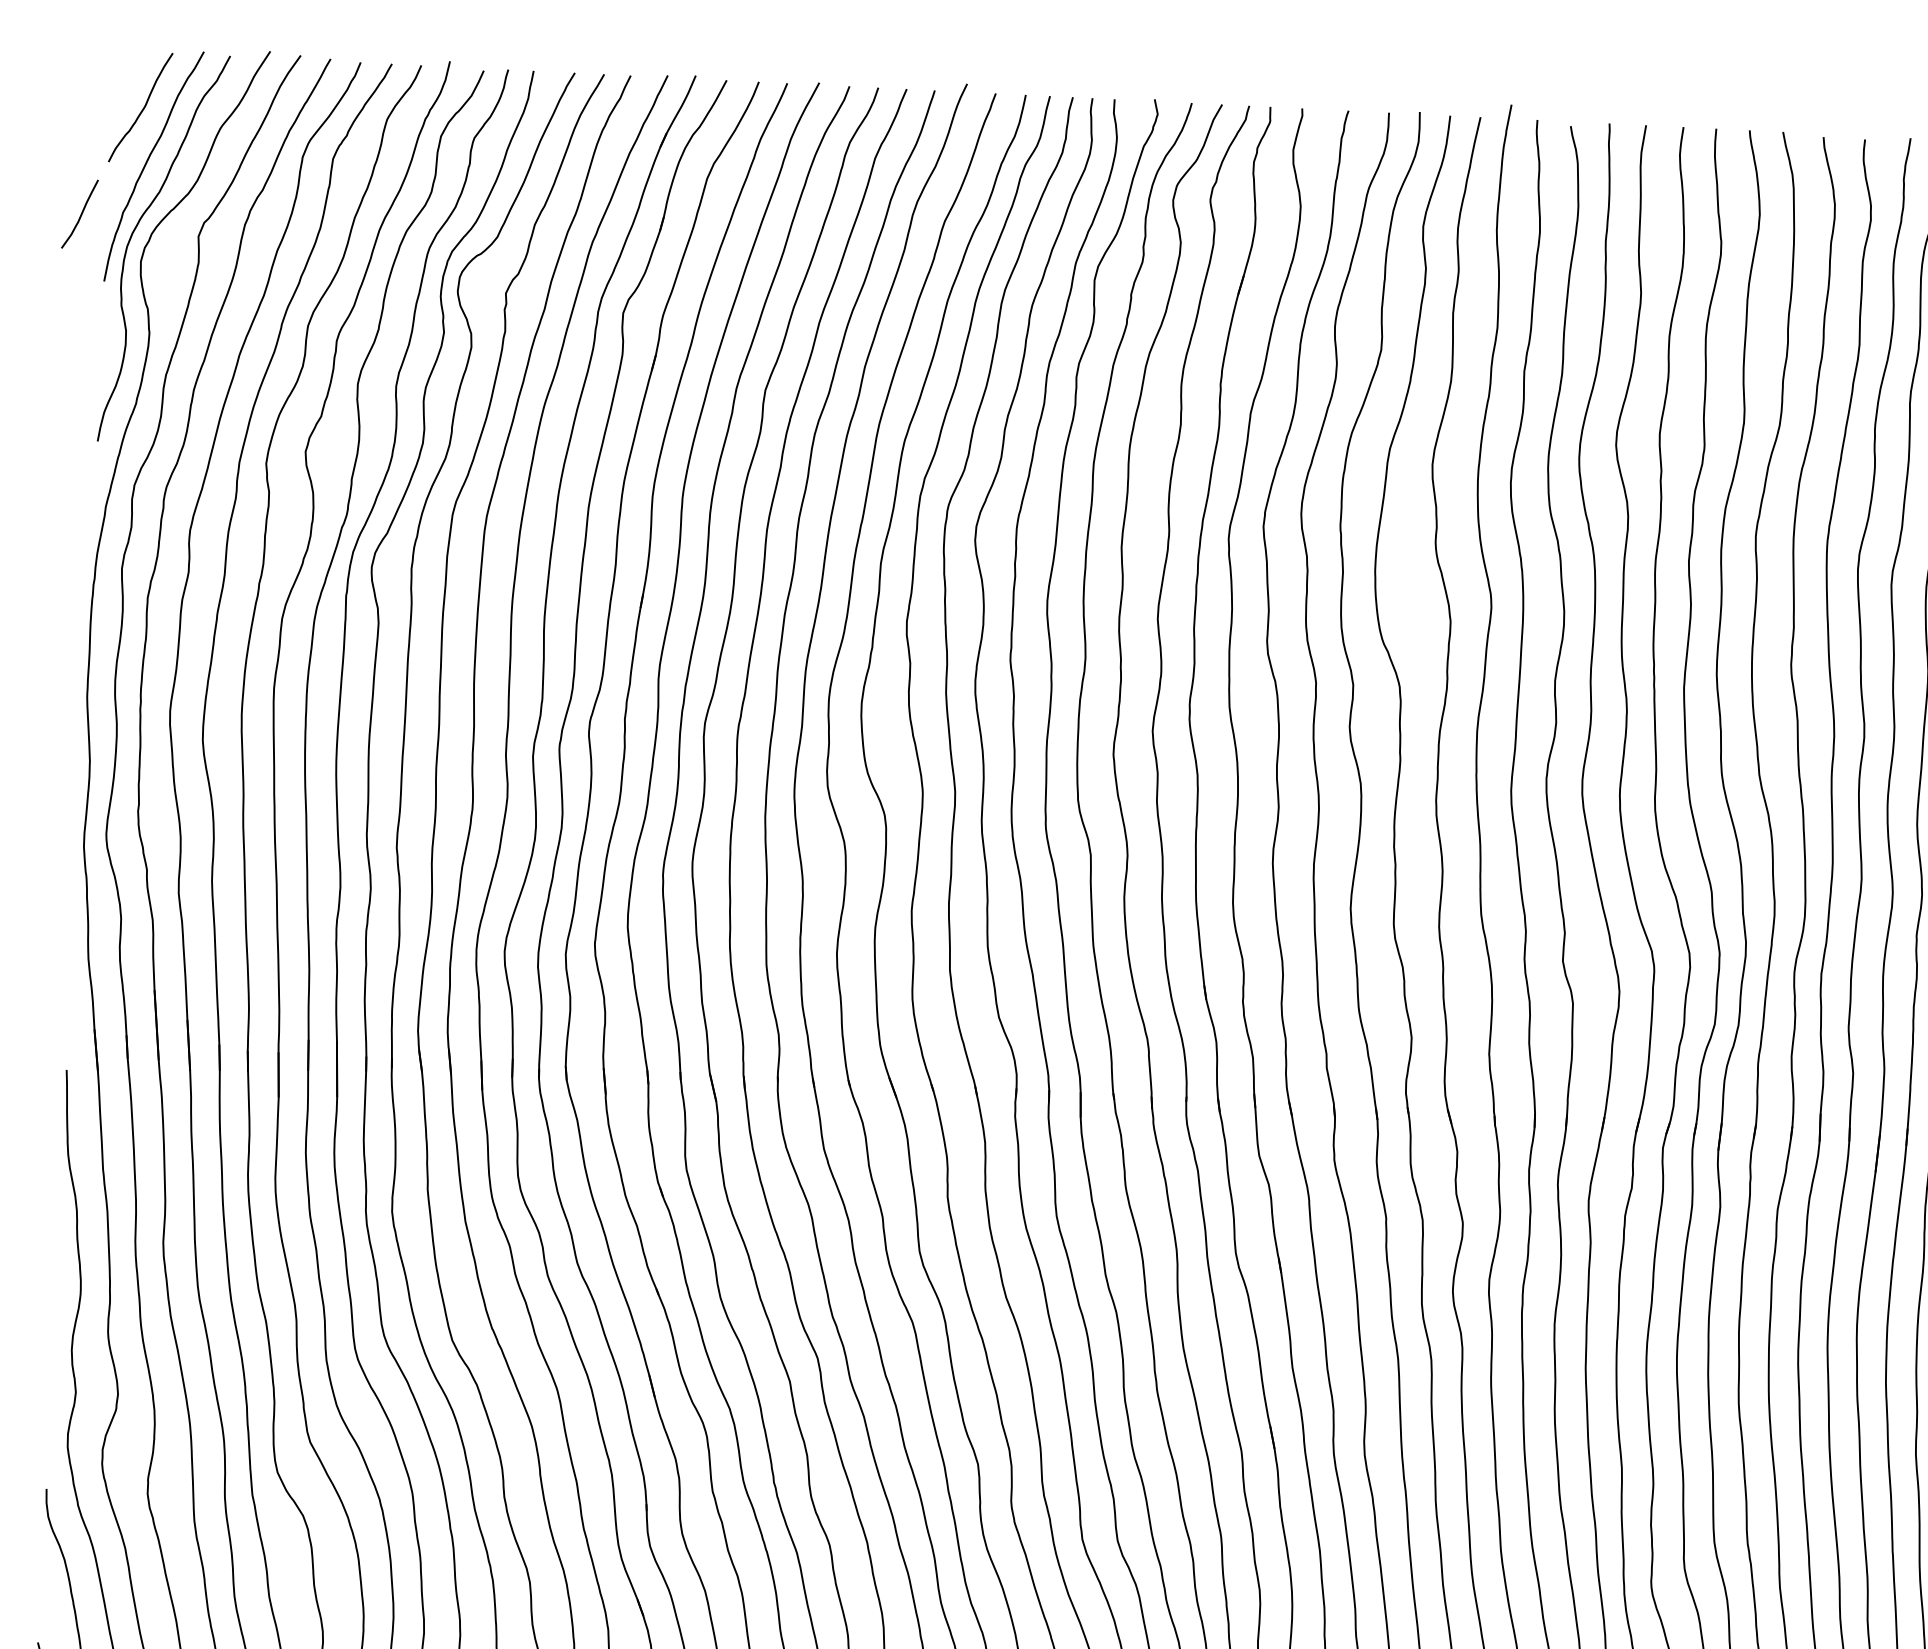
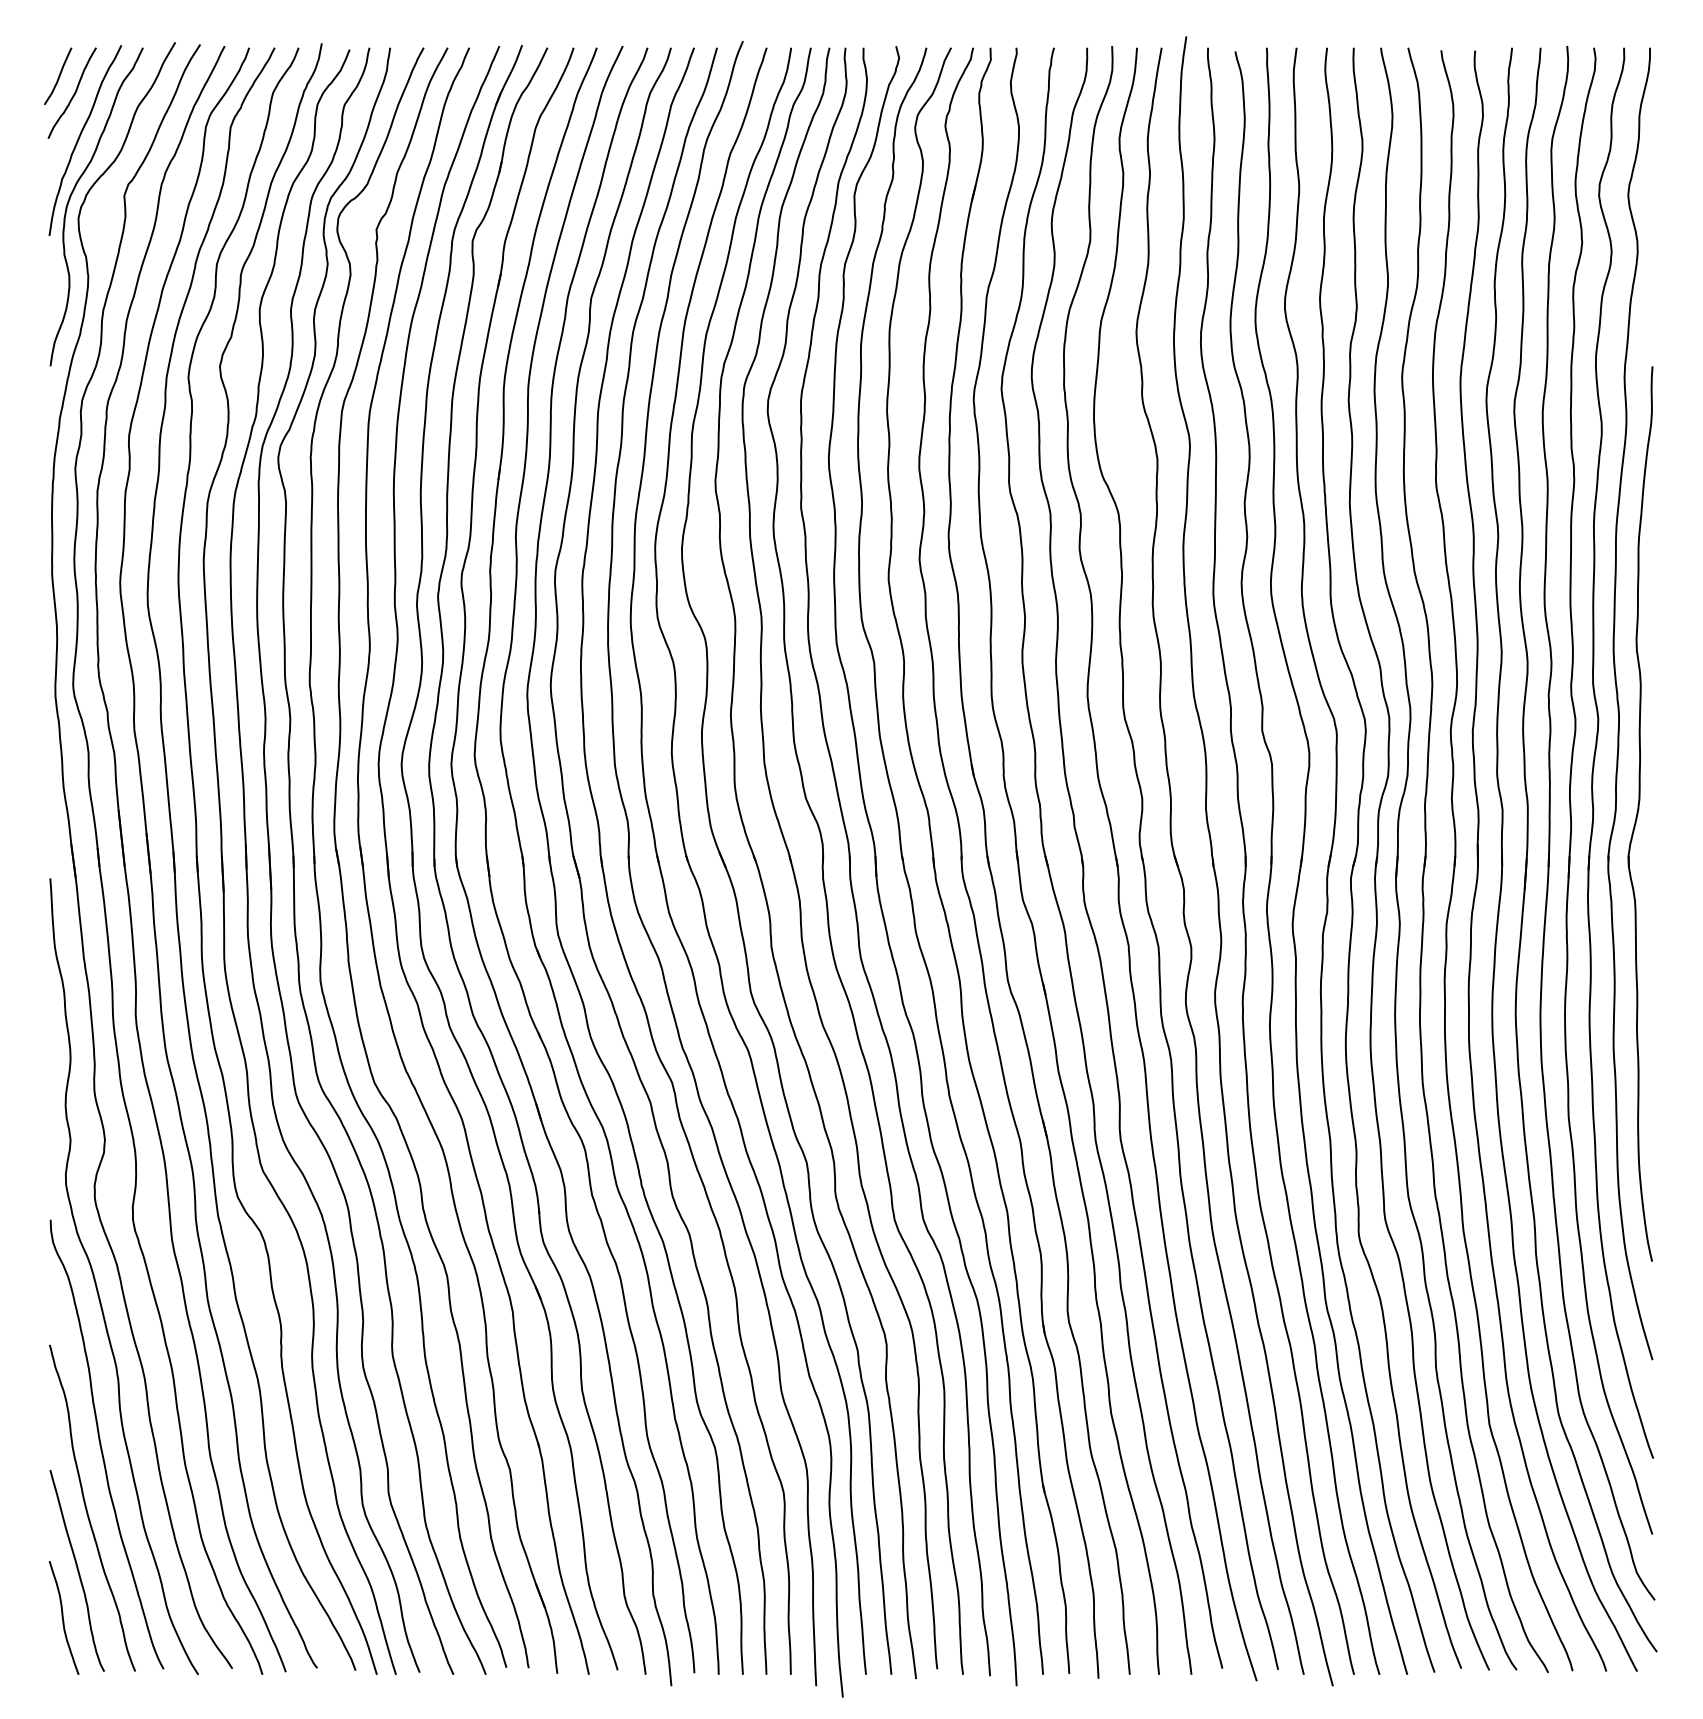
curve: (80, 213) -> (58, 75), moved

